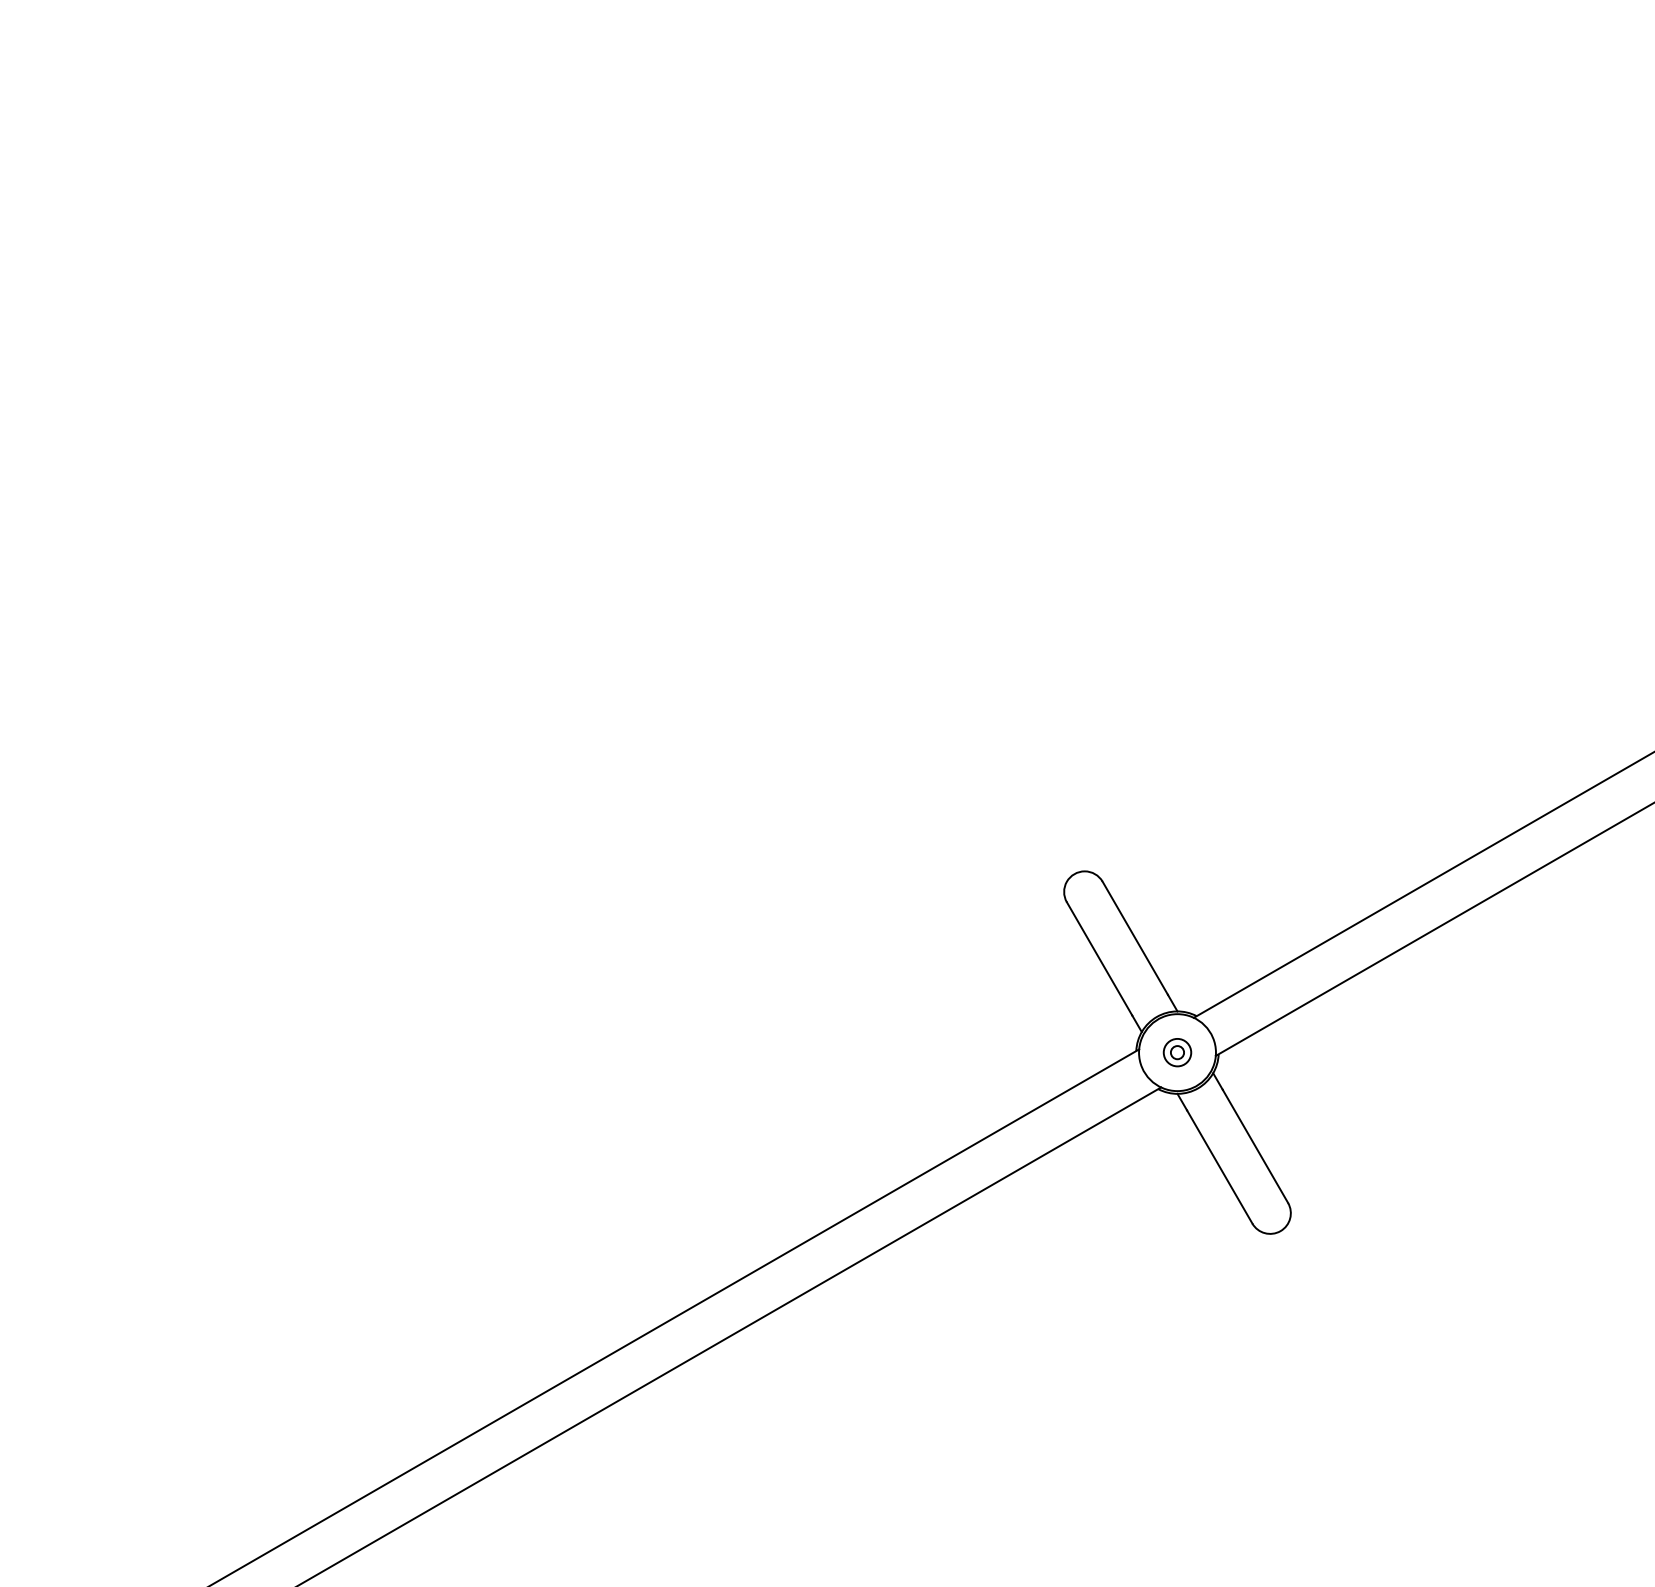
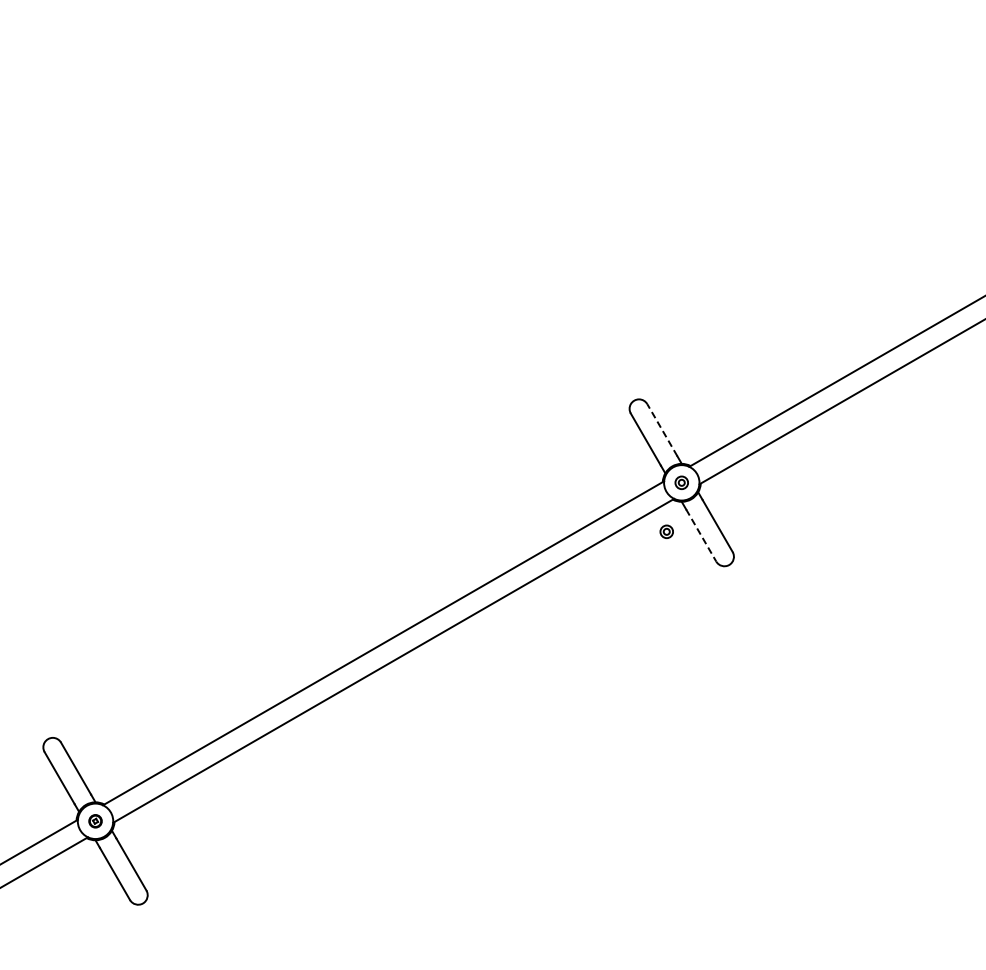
line: (1135, 936) -> (662, 429), solid -> dashed
part: (1144, 1158) -> (666, 531), added
line: (1220, 1167) -> (701, 535), solid -> dashed

